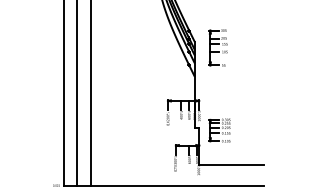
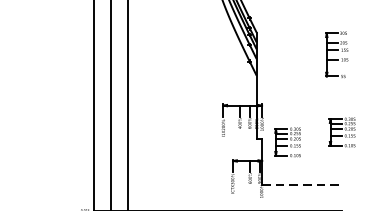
part: (217, 47) -> (335, 54), moved
part: (263, 122) -> (341, 132), added
line: (232, 164) -> (303, 184), solid -> dashed

